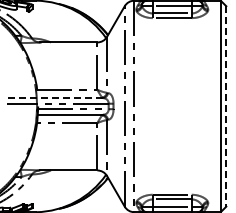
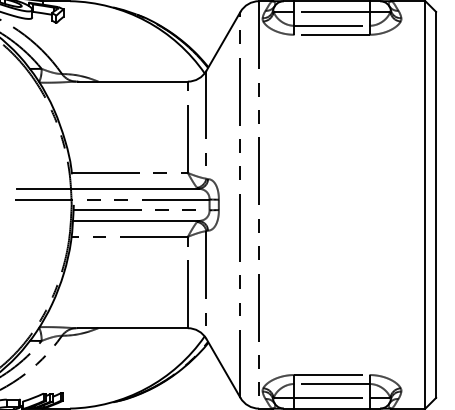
line: (56, 98) -> (109, 189), dashed -> solid
line: (226, 106) -> (436, 205), dashed -> solid

